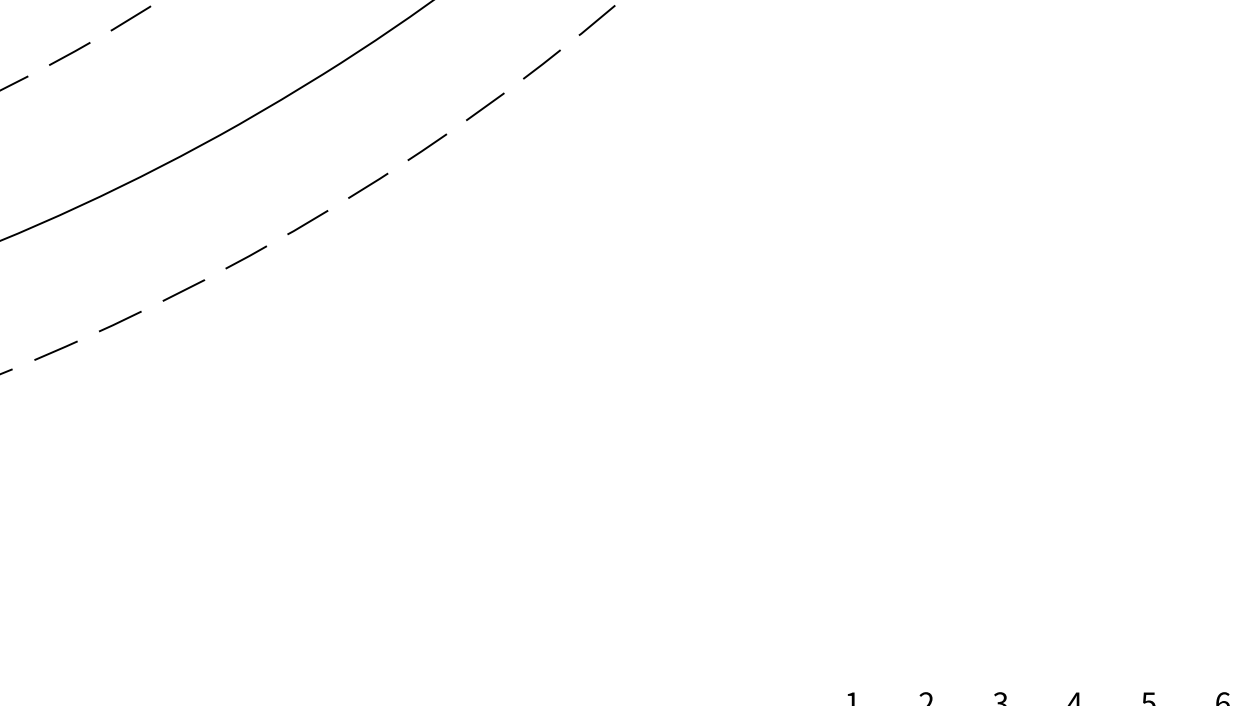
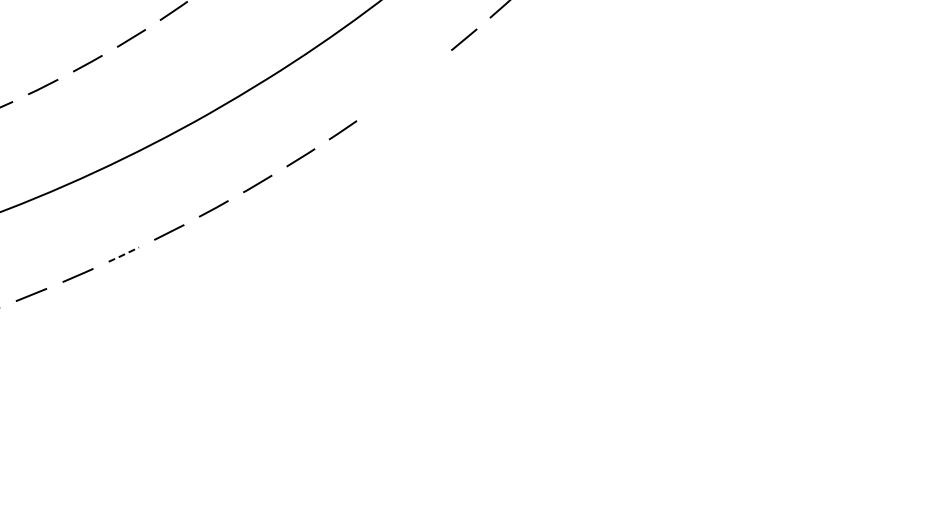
line: (541, 63) -> (424, 70), removed
line: (485, 106) -> (384, 101), removed
line: (121, 321) -> (124, 254), solid -> dashed

